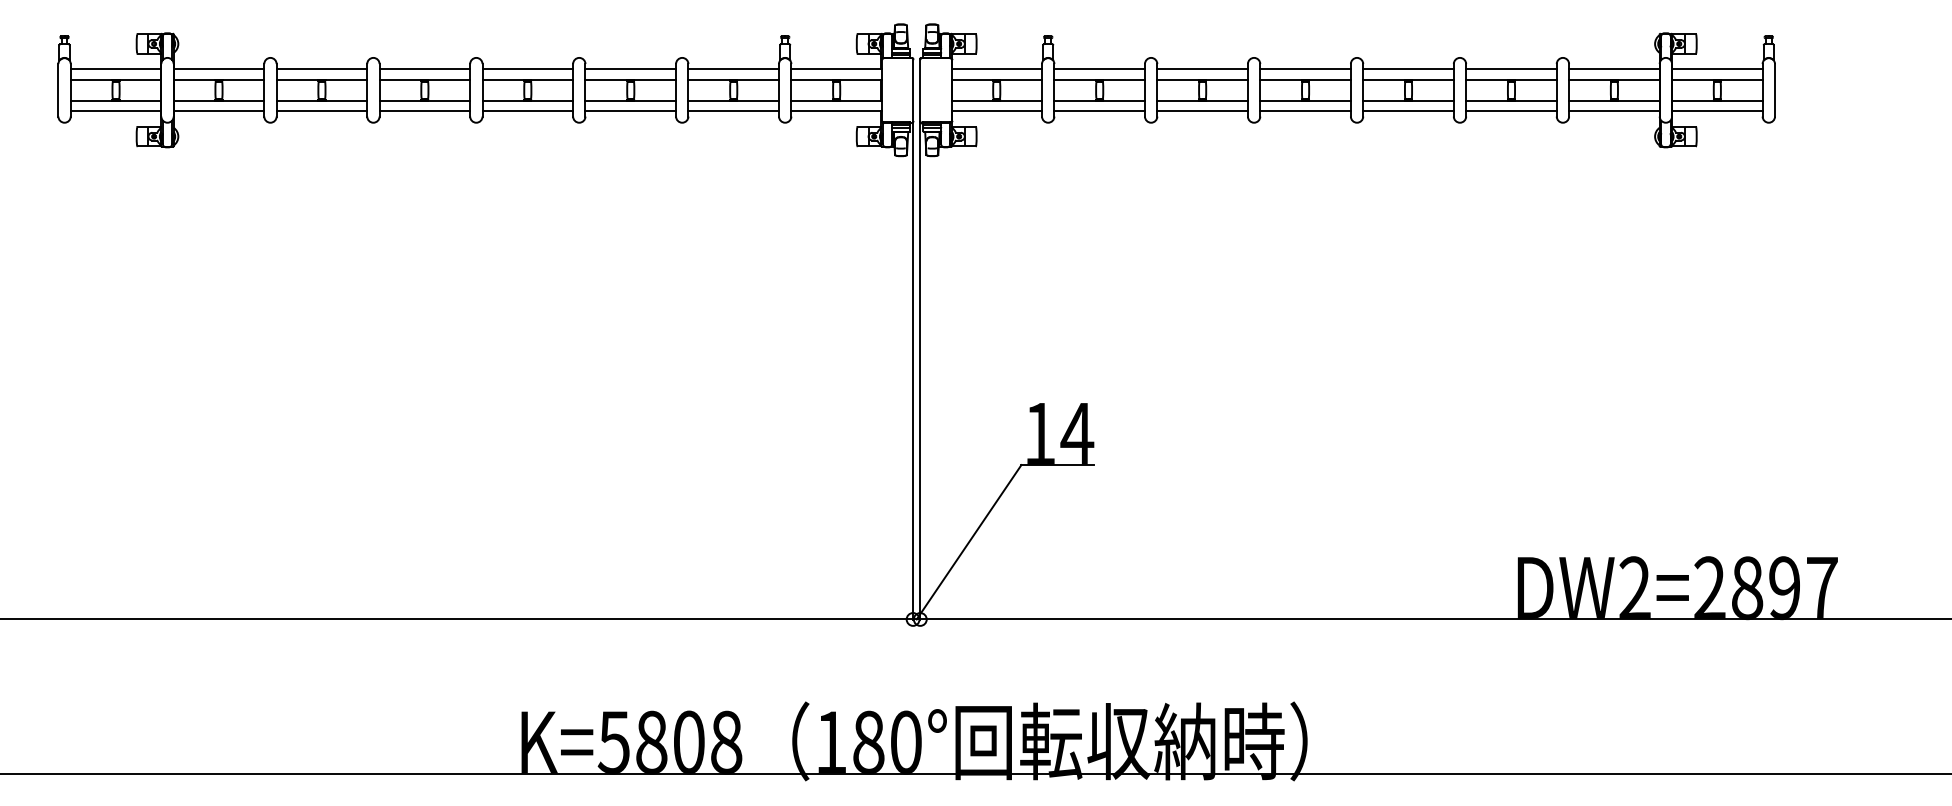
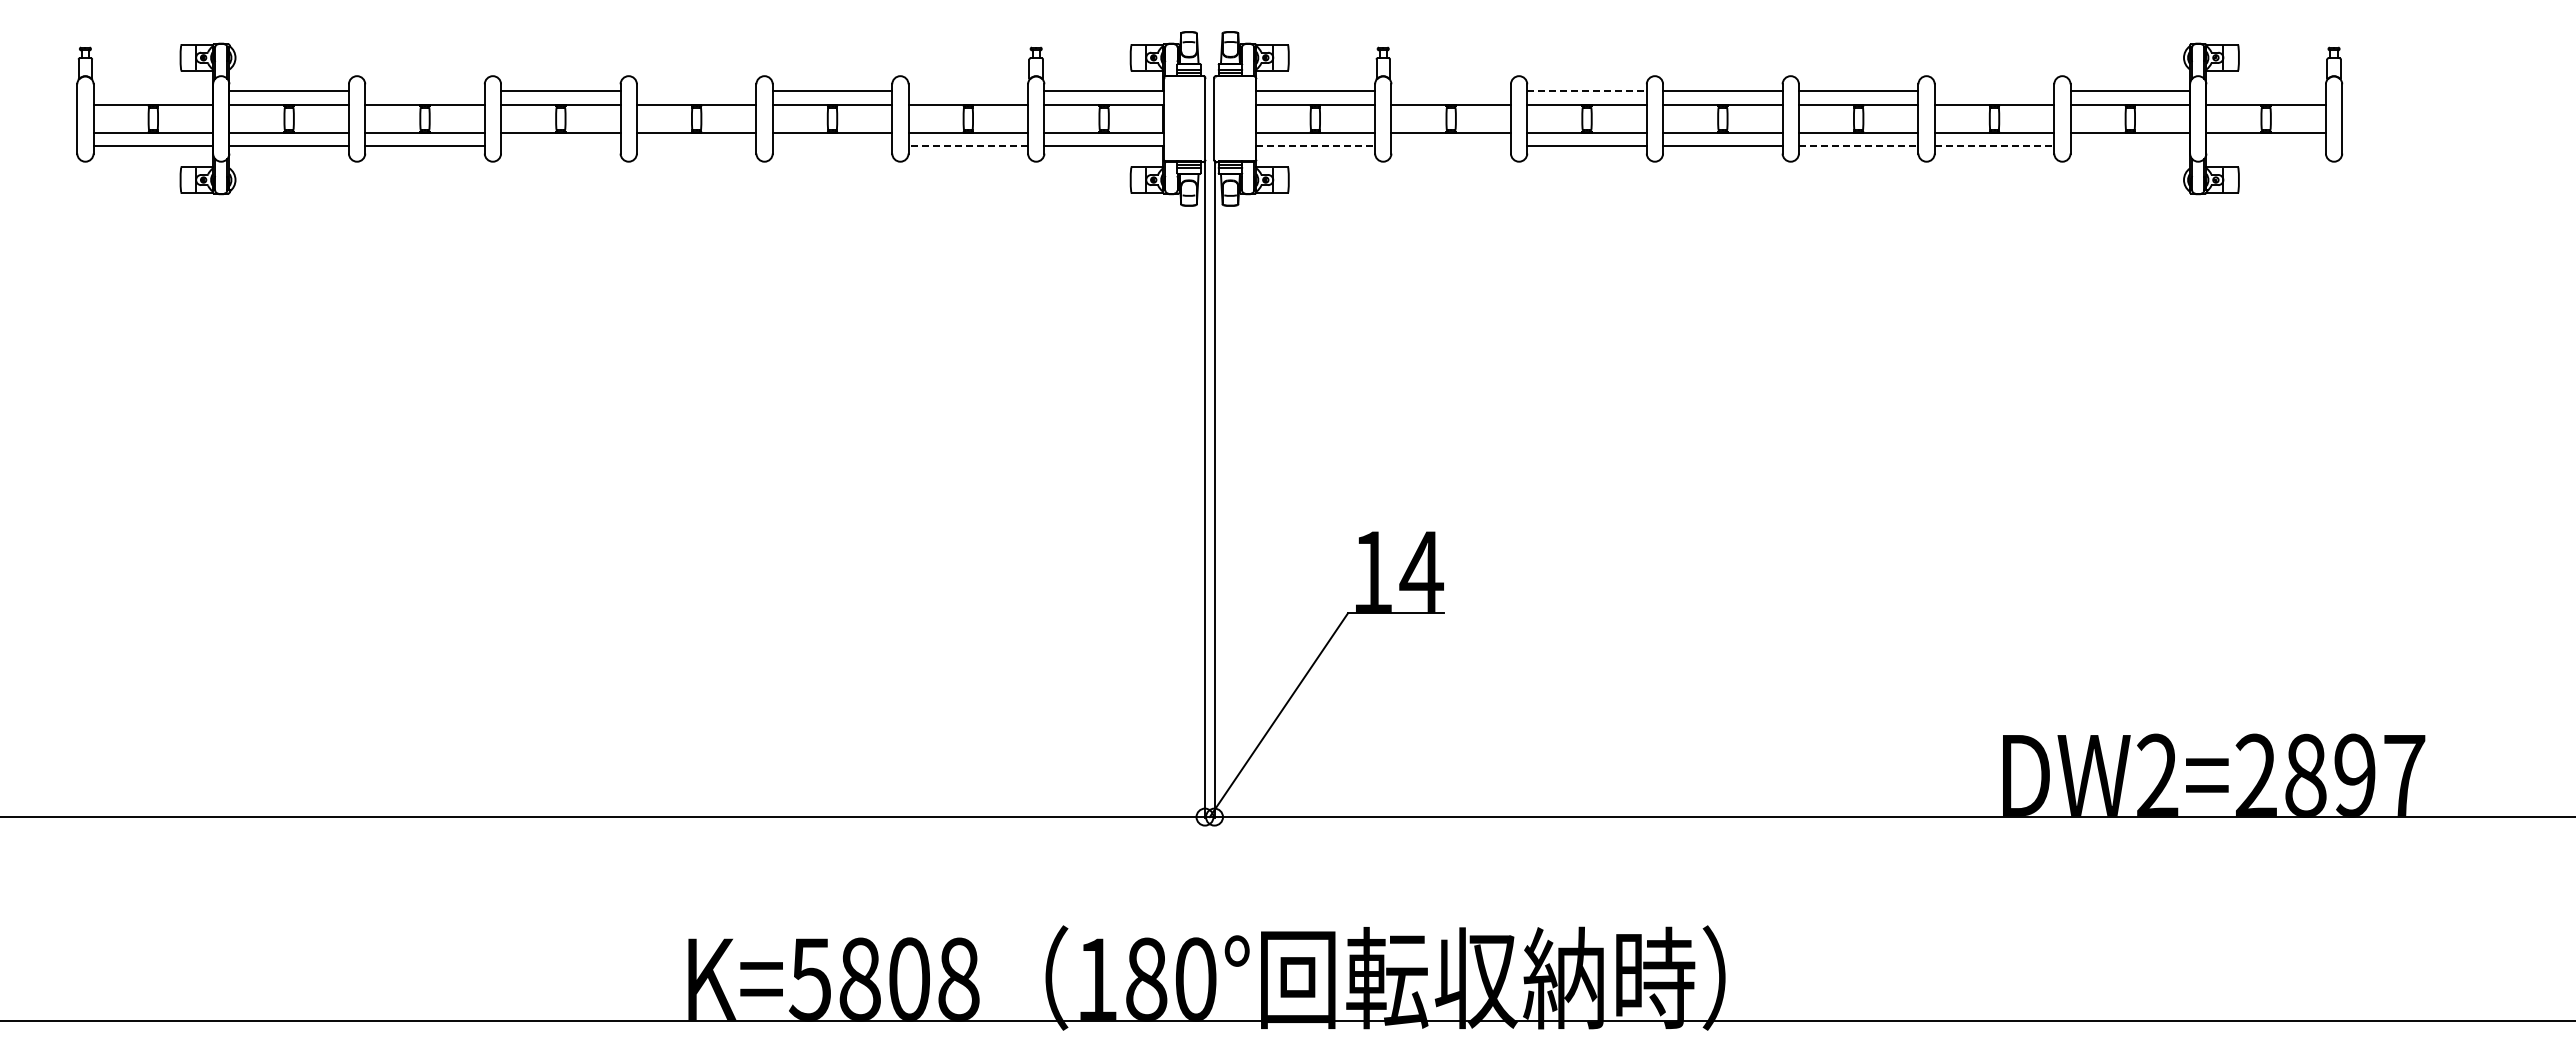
line: (116, 69) -> (153, 91), removed
line: (321, 69) -> (424, 91), removed
line: (527, 69) -> (696, 91), removed
line: (733, 69) -> (968, 91), removed
line: (1099, 69) -> (1450, 91), removed
line: (1202, 69) -> (1587, 91), solid -> dashed
line: (1511, 69) -> (1994, 91), removed
line: (1716, 69) -> (2265, 91), removed
line: (424, 111) -> (560, 146), removed
line: (527, 111) -> (696, 146), removed
line: (630, 111) -> (832, 146), removed
line: (733, 111) -> (968, 146), solid -> dashed
line: (996, 111) -> (1315, 146), solid -> dashed
line: (1099, 111) -> (1450, 146), removed
line: (1408, 111) -> (1858, 146), solid -> dashed
line: (1511, 111) -> (1994, 146), solid -> dashed
line: (1614, 111) -> (2130, 146), removed
line: (1716, 111) -> (2265, 146), removed

